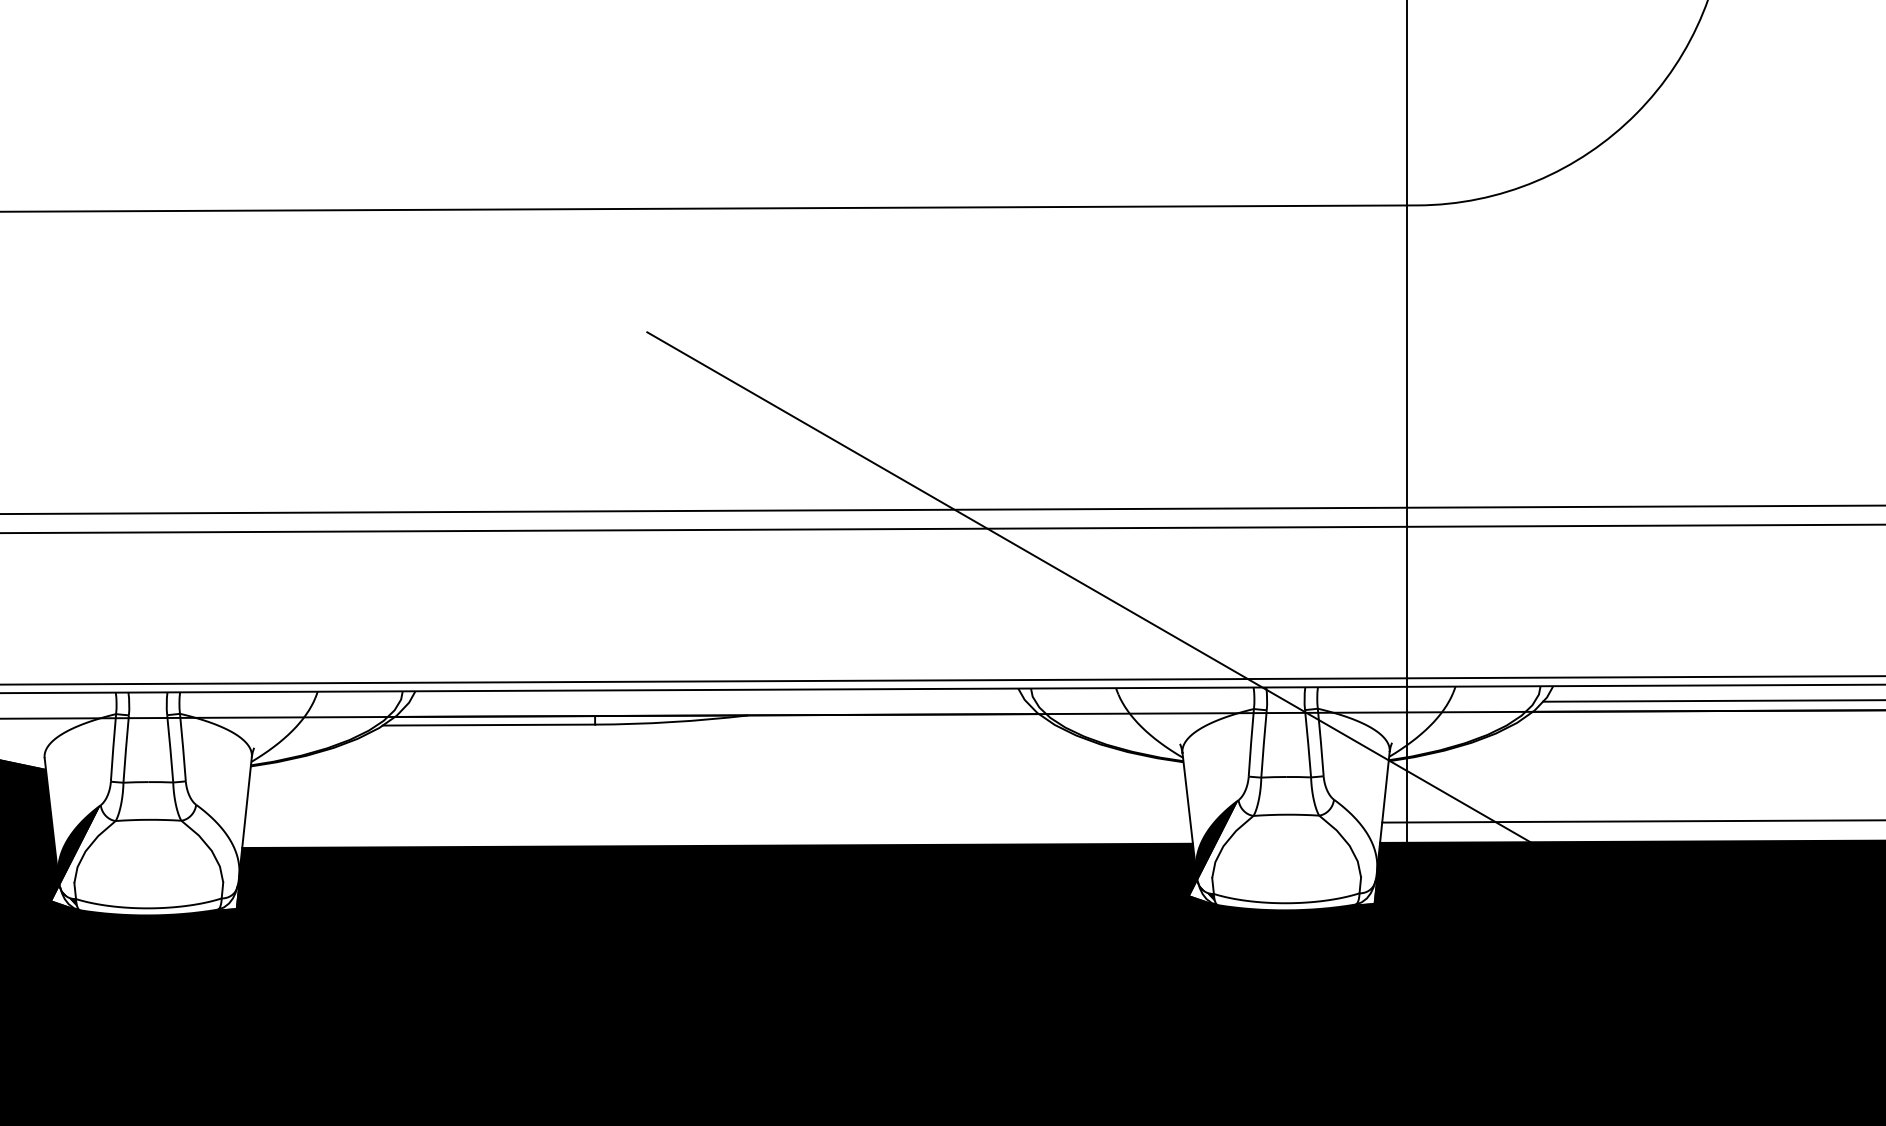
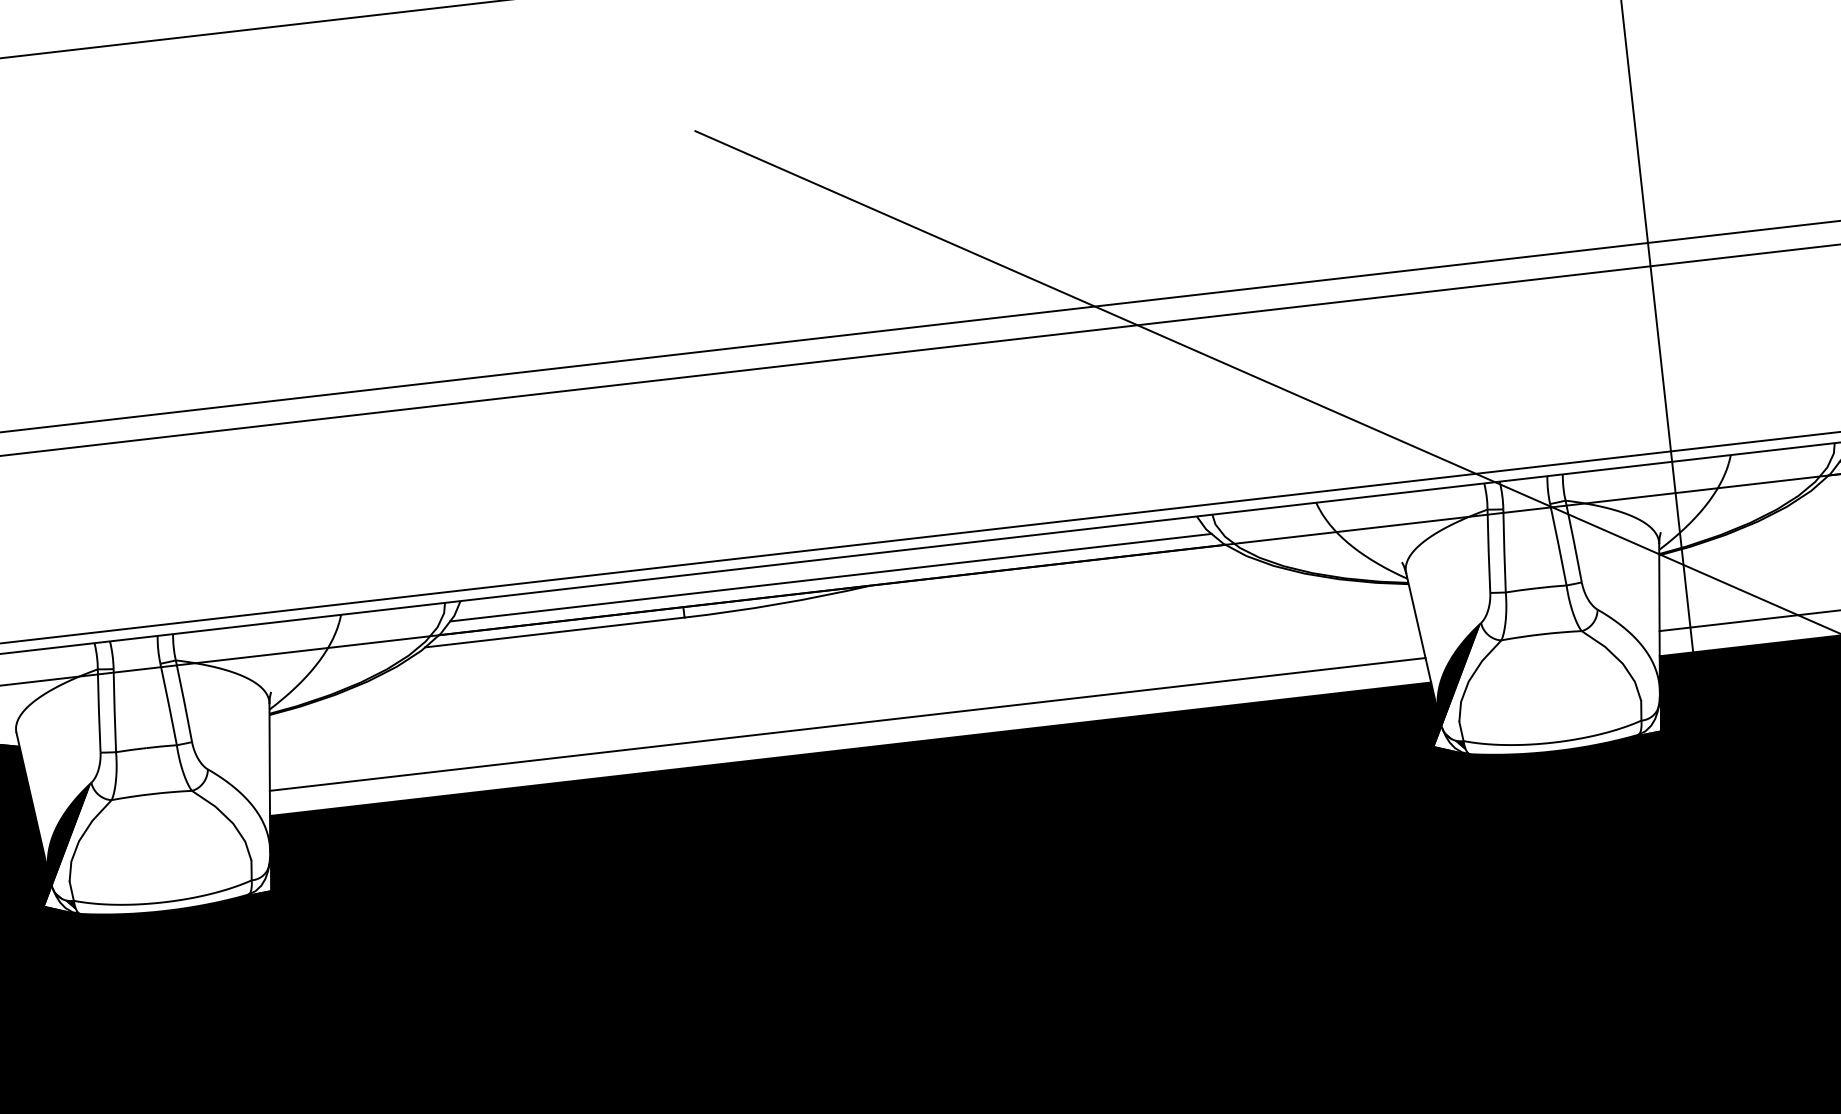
line: (716, 705) -> (830, 577), added
line: (717, 825) -> (847, 724), added

